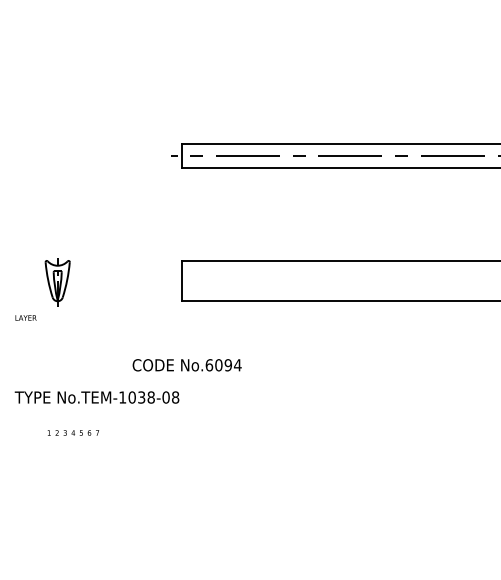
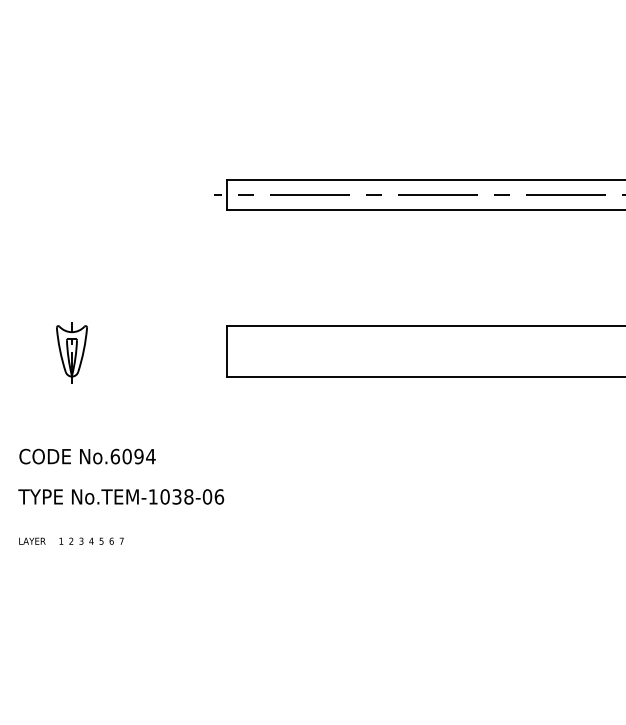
text: (25, 317) -> (31, 540), moved
text: (186, 365) -> (86, 456), moved
text: (175, 397) -> (219, 496), No.TEM-1038-08 -> No.TEM-1038-06

